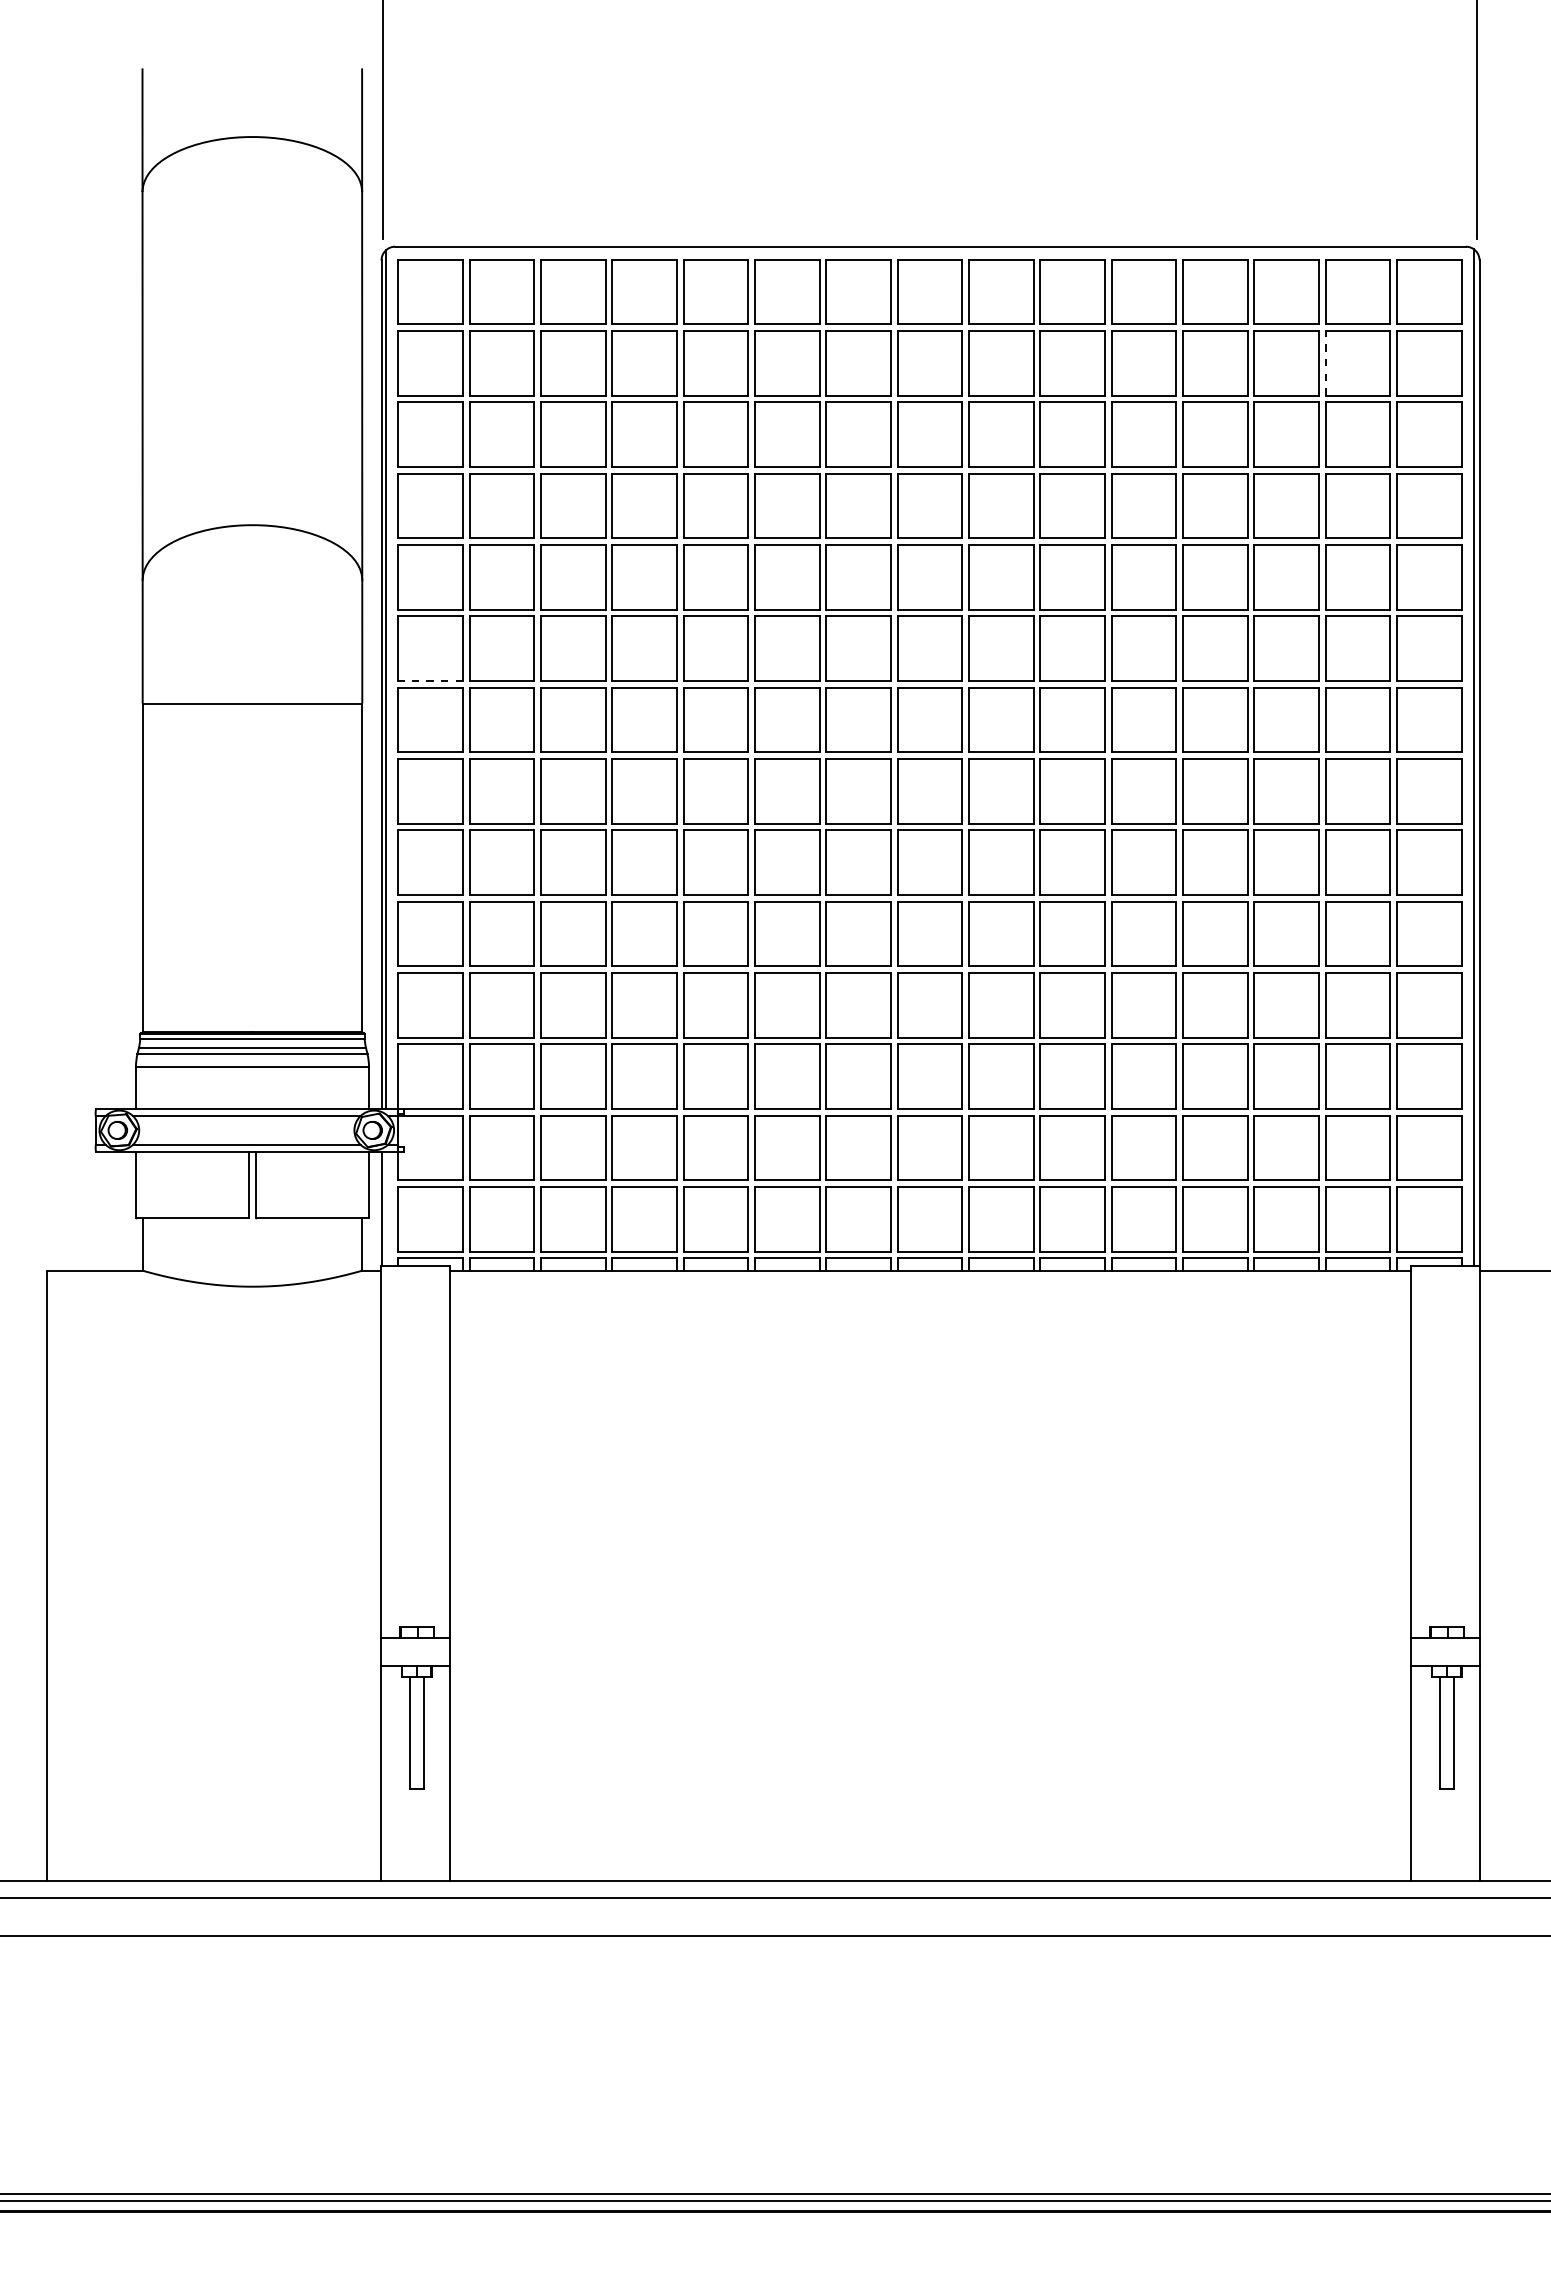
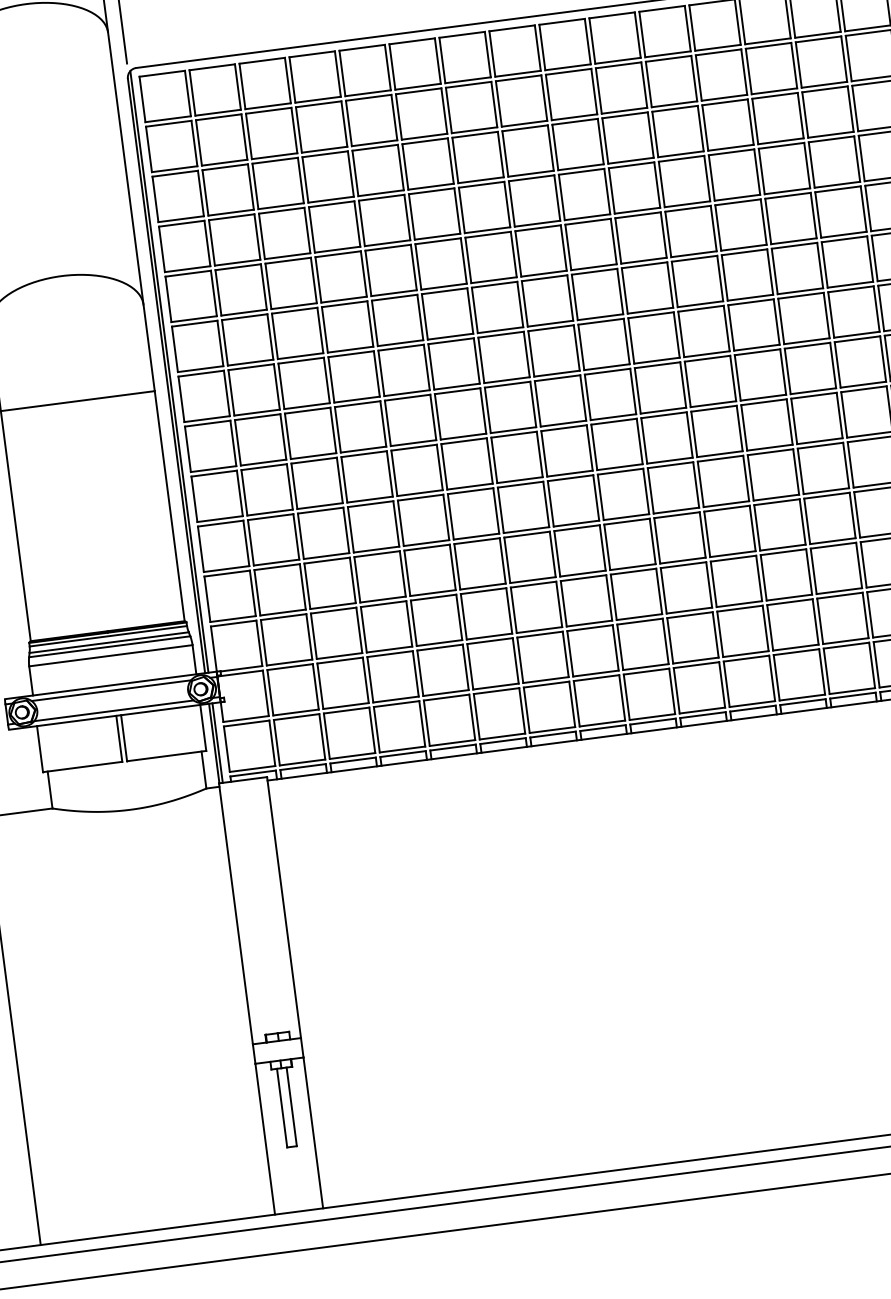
line: (1325, 362) -> (798, 64), dashed -> solid
line: (430, 681) -> (200, 369), dashed -> solid
line: (386, 1208) -> (217, 742), added

